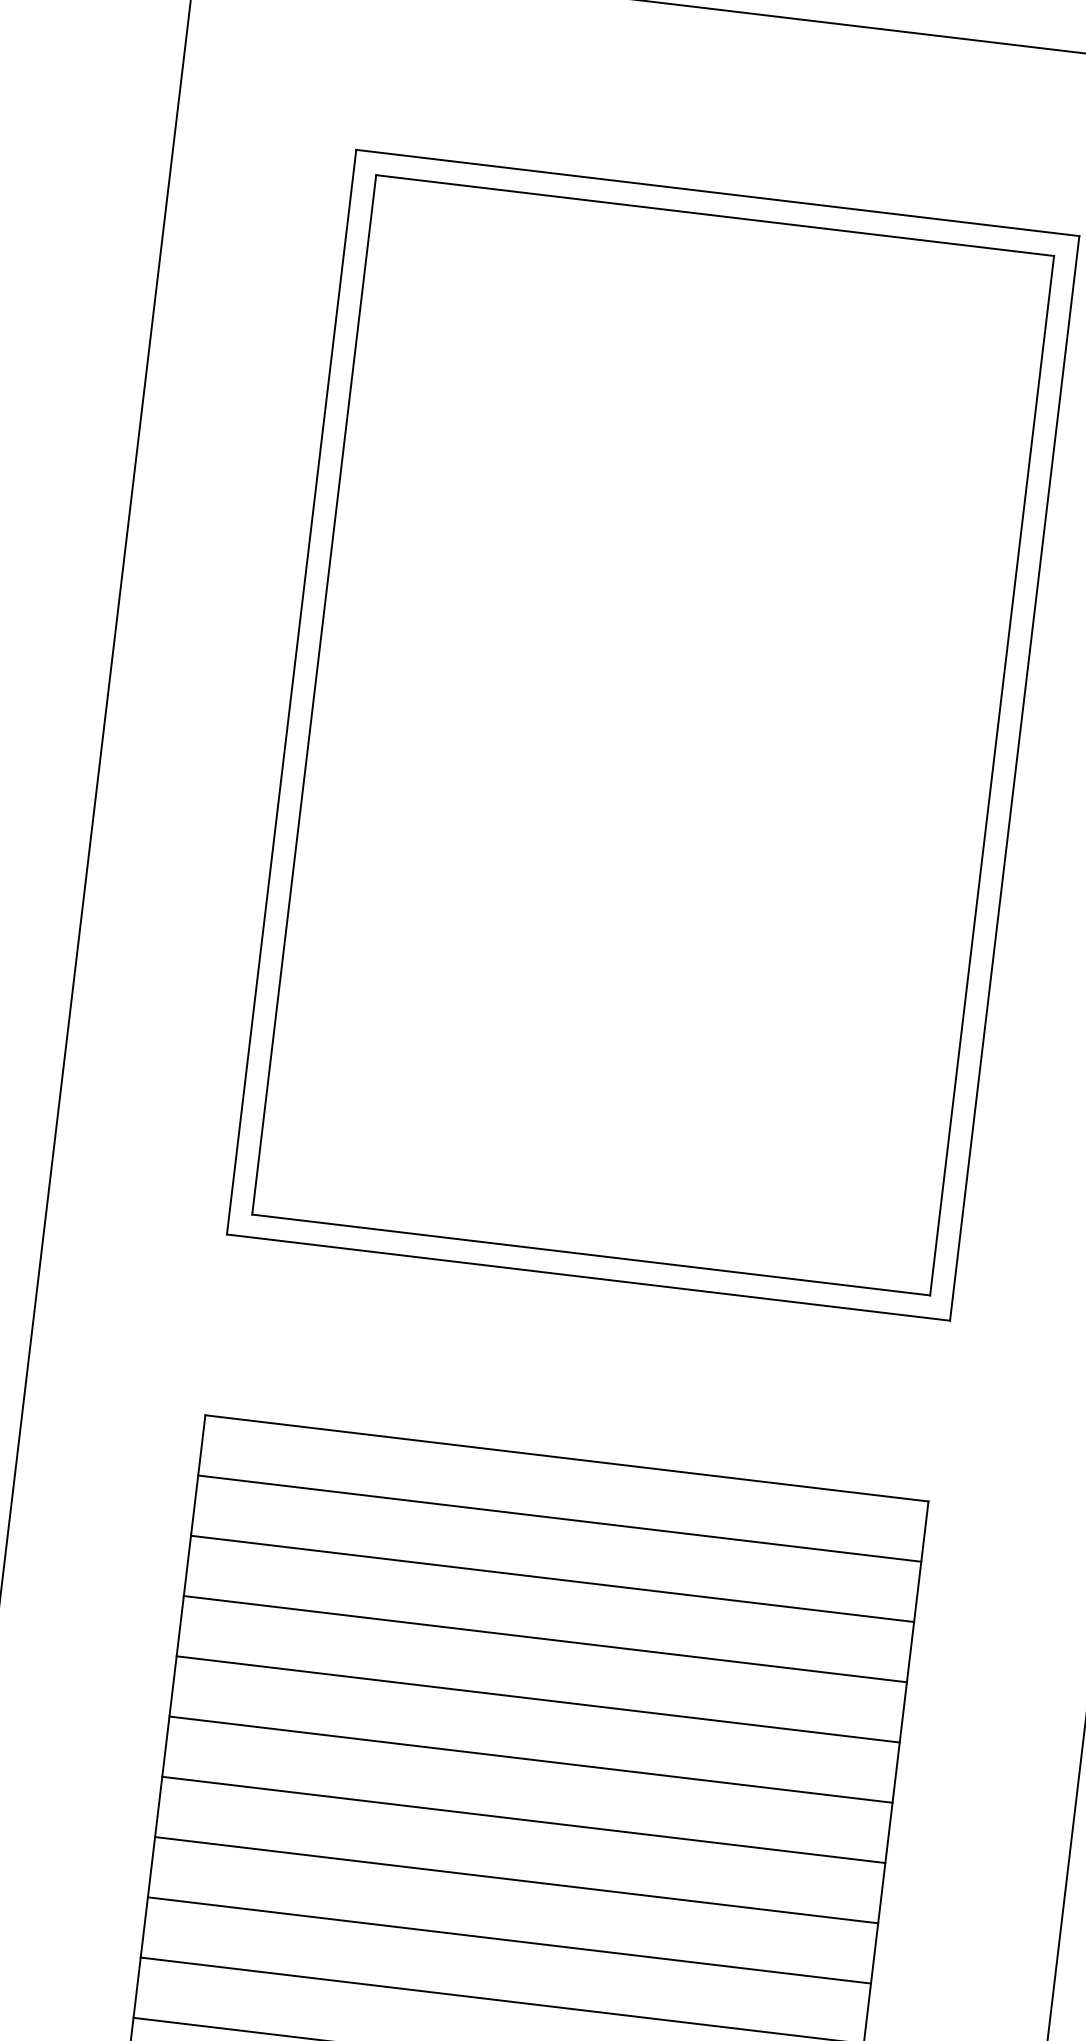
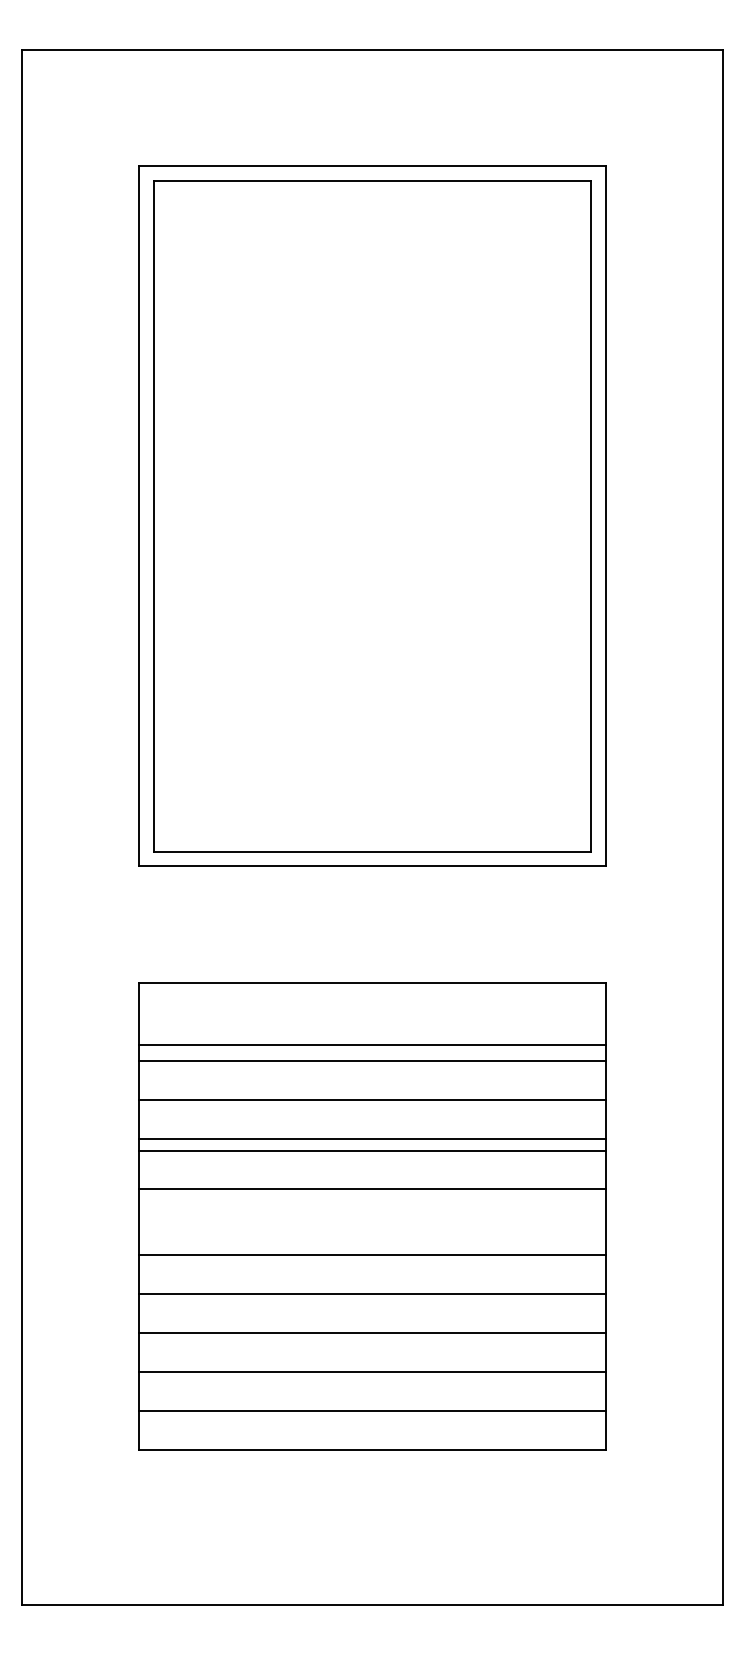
line: (559, 1517) -> (372, 1044), moved
line: (531, 1759) -> (372, 1150), moved
line: (523, 1820) -> (372, 1189), moved

